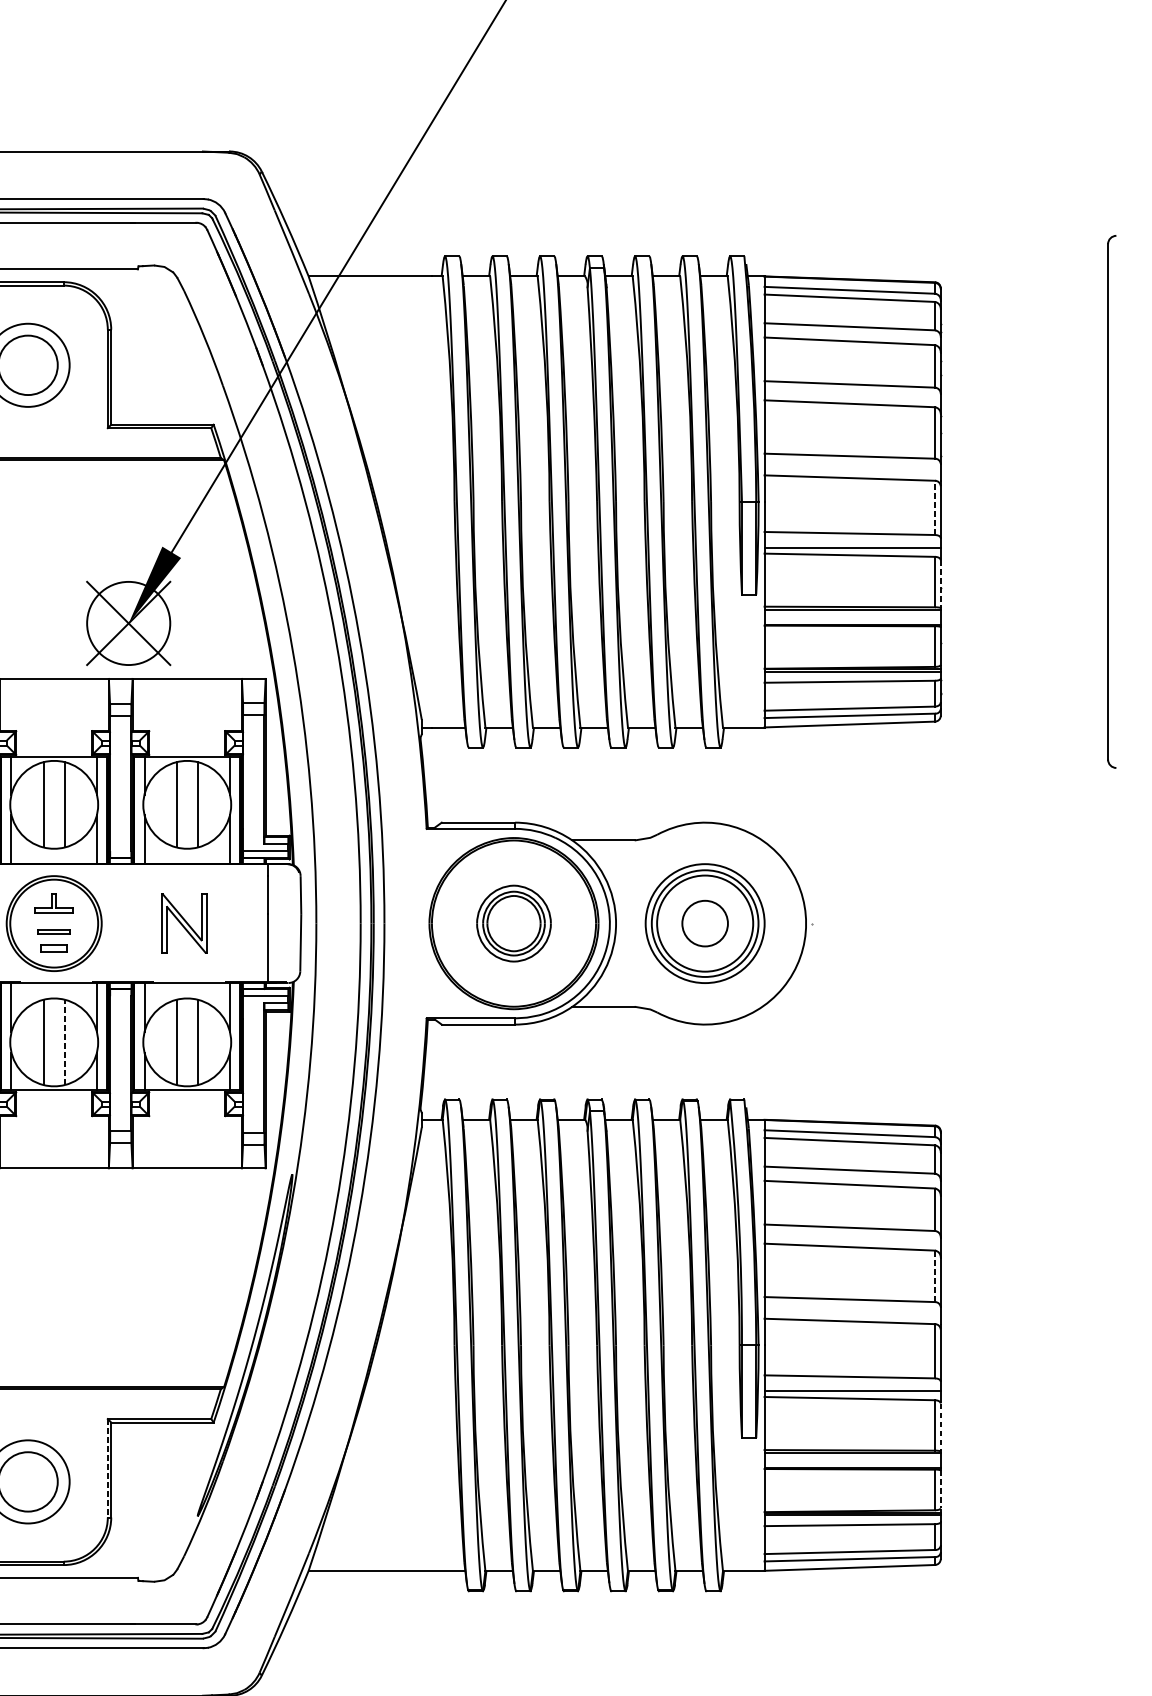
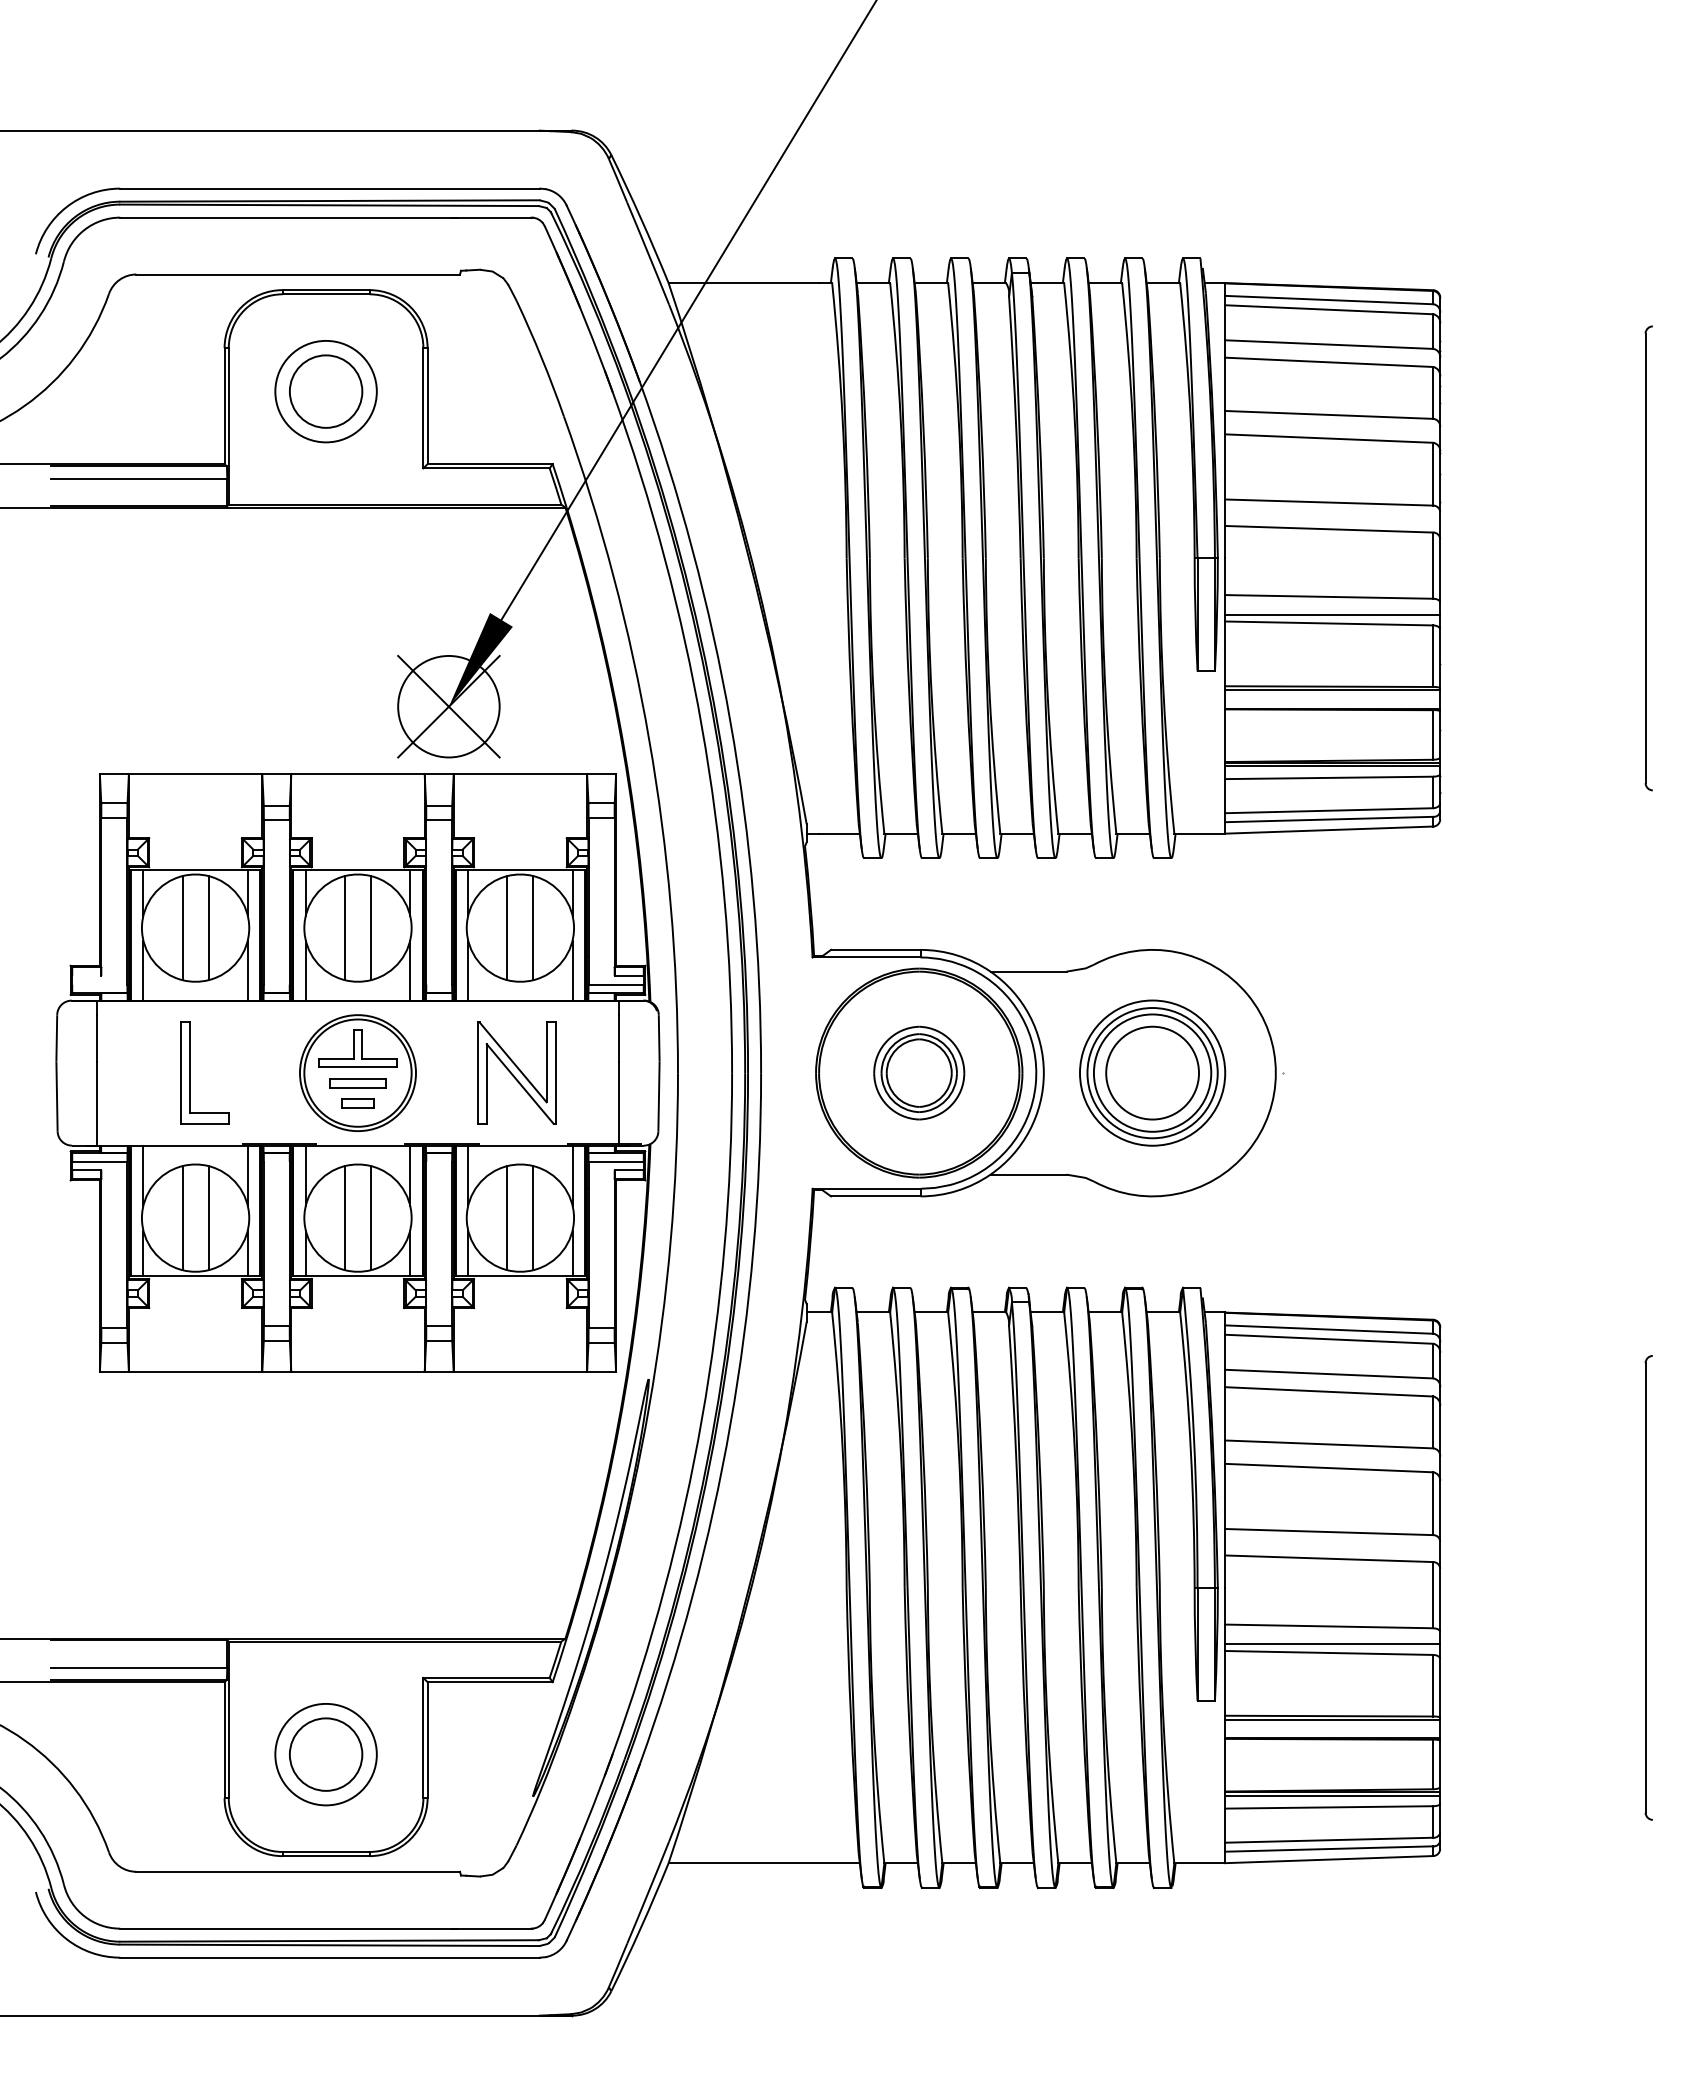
part: (1111, 502) -> (1648, 558), size x0.71
line: (935, 507) -> (1433, 565), dashed -> solid
line: (941, 584) -> (1440, 659), dashed -> solid
part: (53, 903) -> (357, 1048), size x1.67
part: (184, 923) -> (516, 1072), size x1.43
circle: (705, 923) -> (1152, 1072), size x1.67
part: (53, 932) -> (357, 1083), size x1.43
line: (65, 1041) -> (371, 1217), dashed -> solid
line: (935, 1276) -> (1433, 1503), dashed -> solid
part: (1111, 1344) -> (1648, 1587), added
line: (941, 1427) -> (1440, 1688), dashed -> solid
line: (107, 1468) -> (423, 1738), dashed -> solid
line: (941, 1489) -> (1440, 1764), dashed -> solid

